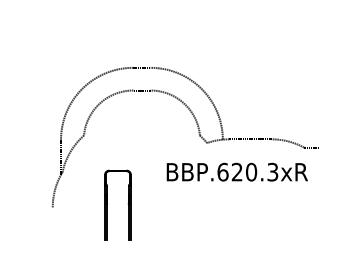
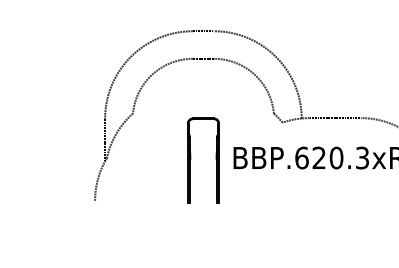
part: (107, 204) -> (190, 159), moved

